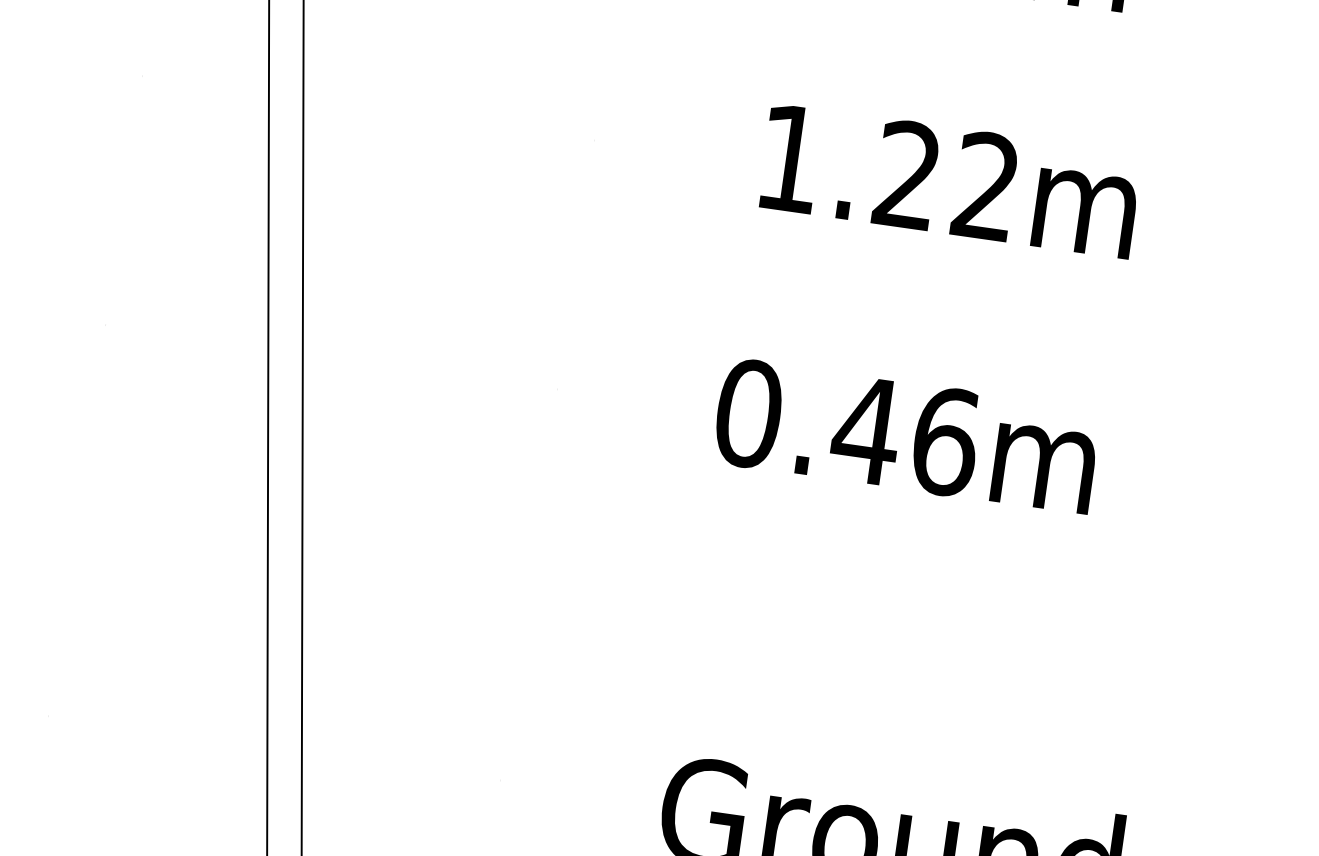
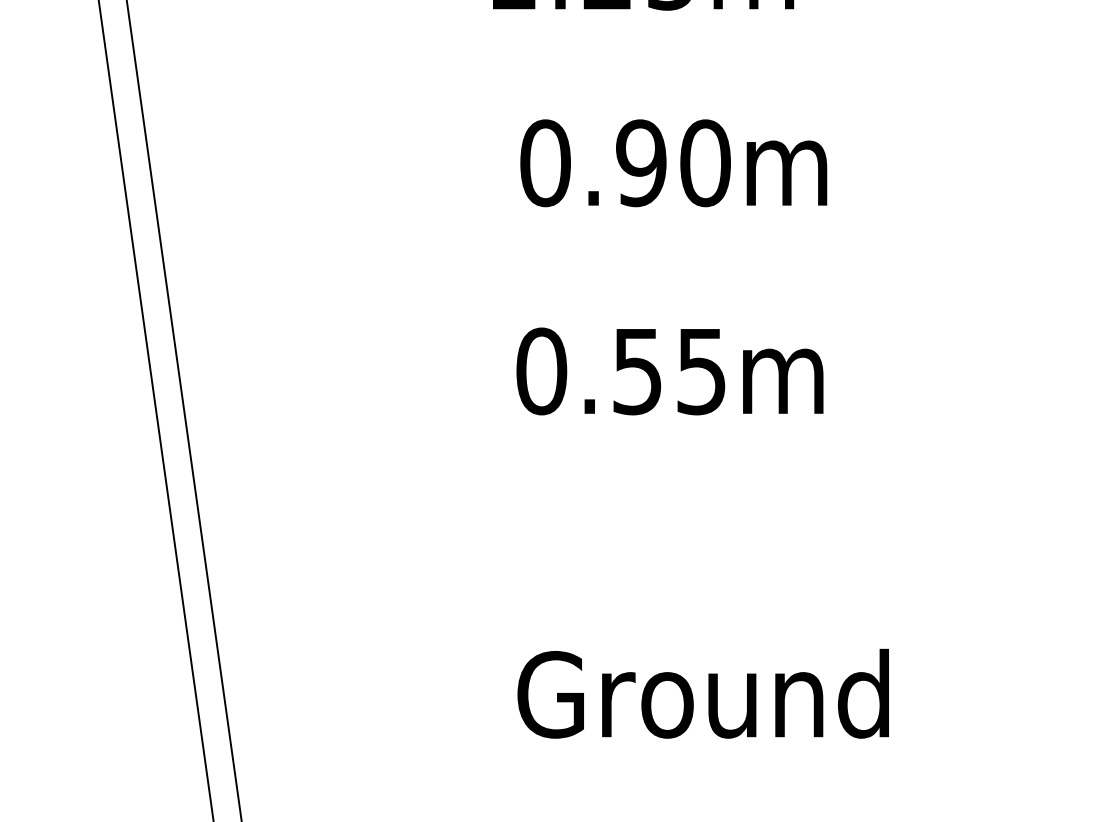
text: (888, 172) -> (625, 163), 1.22m -> 0.90m
text: (904, 435) -> (668, 371), 0.46m -> 0.55m

